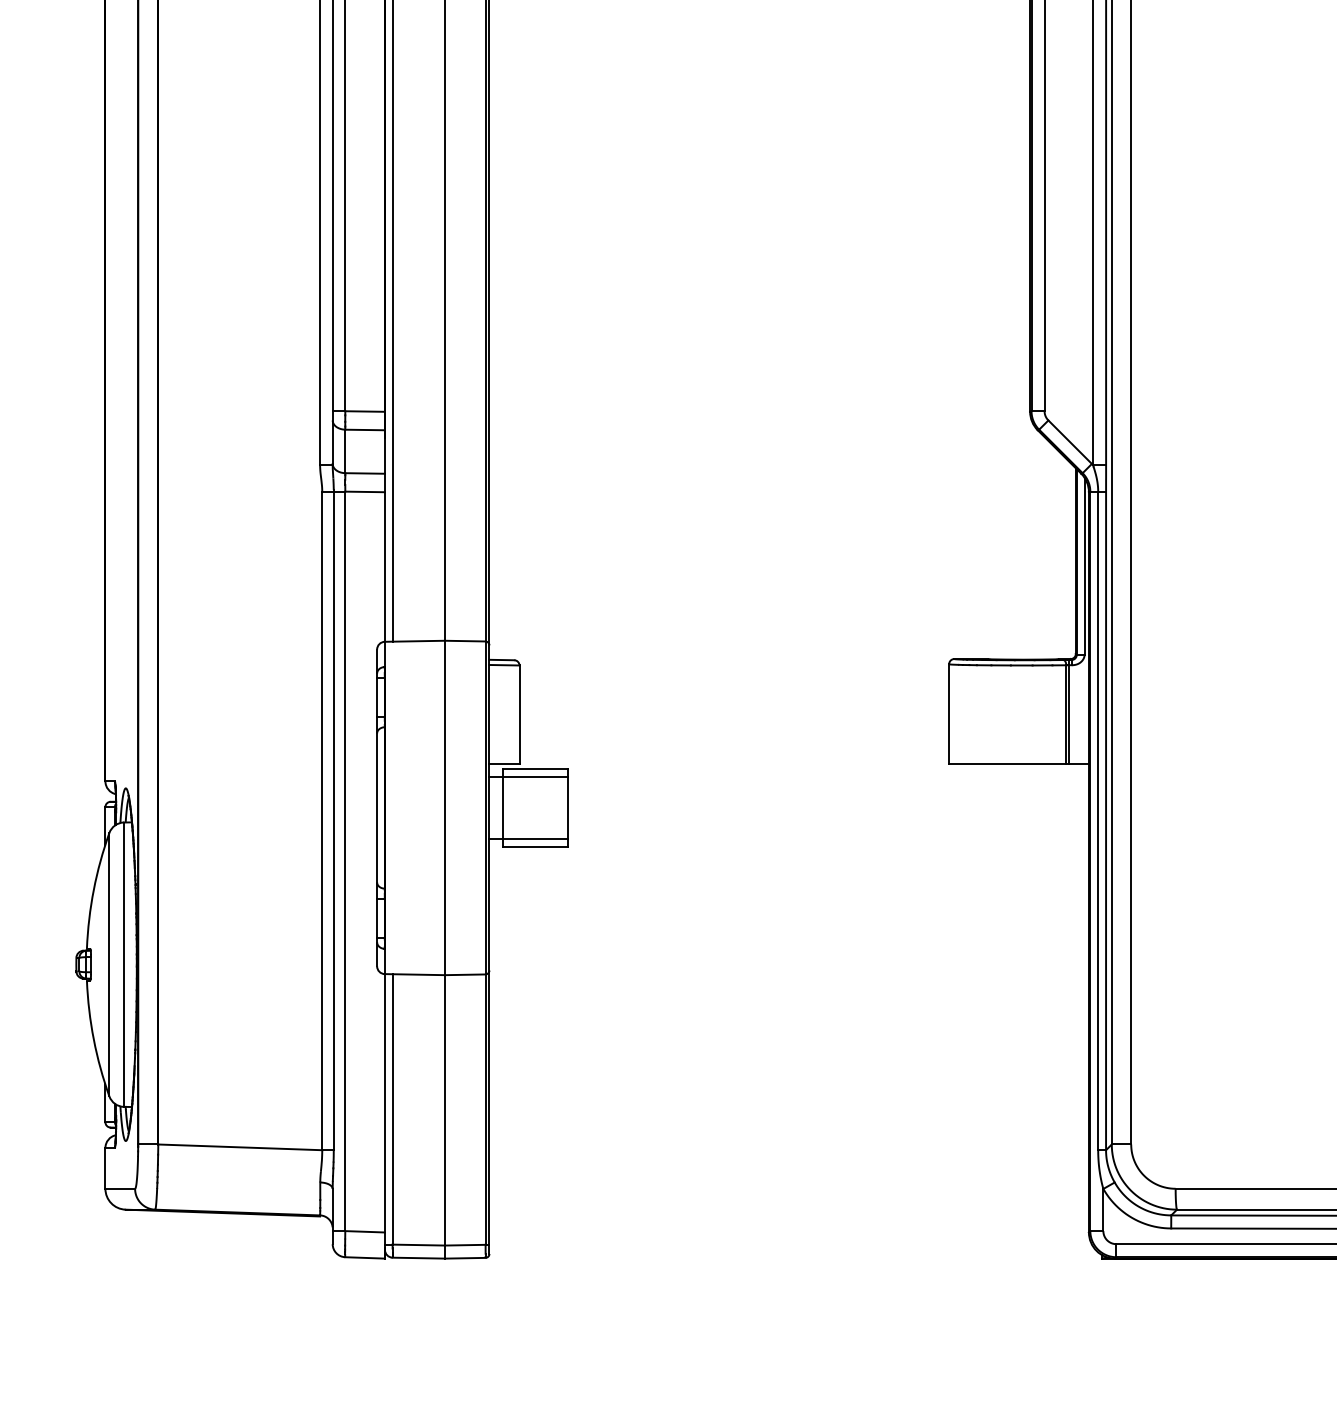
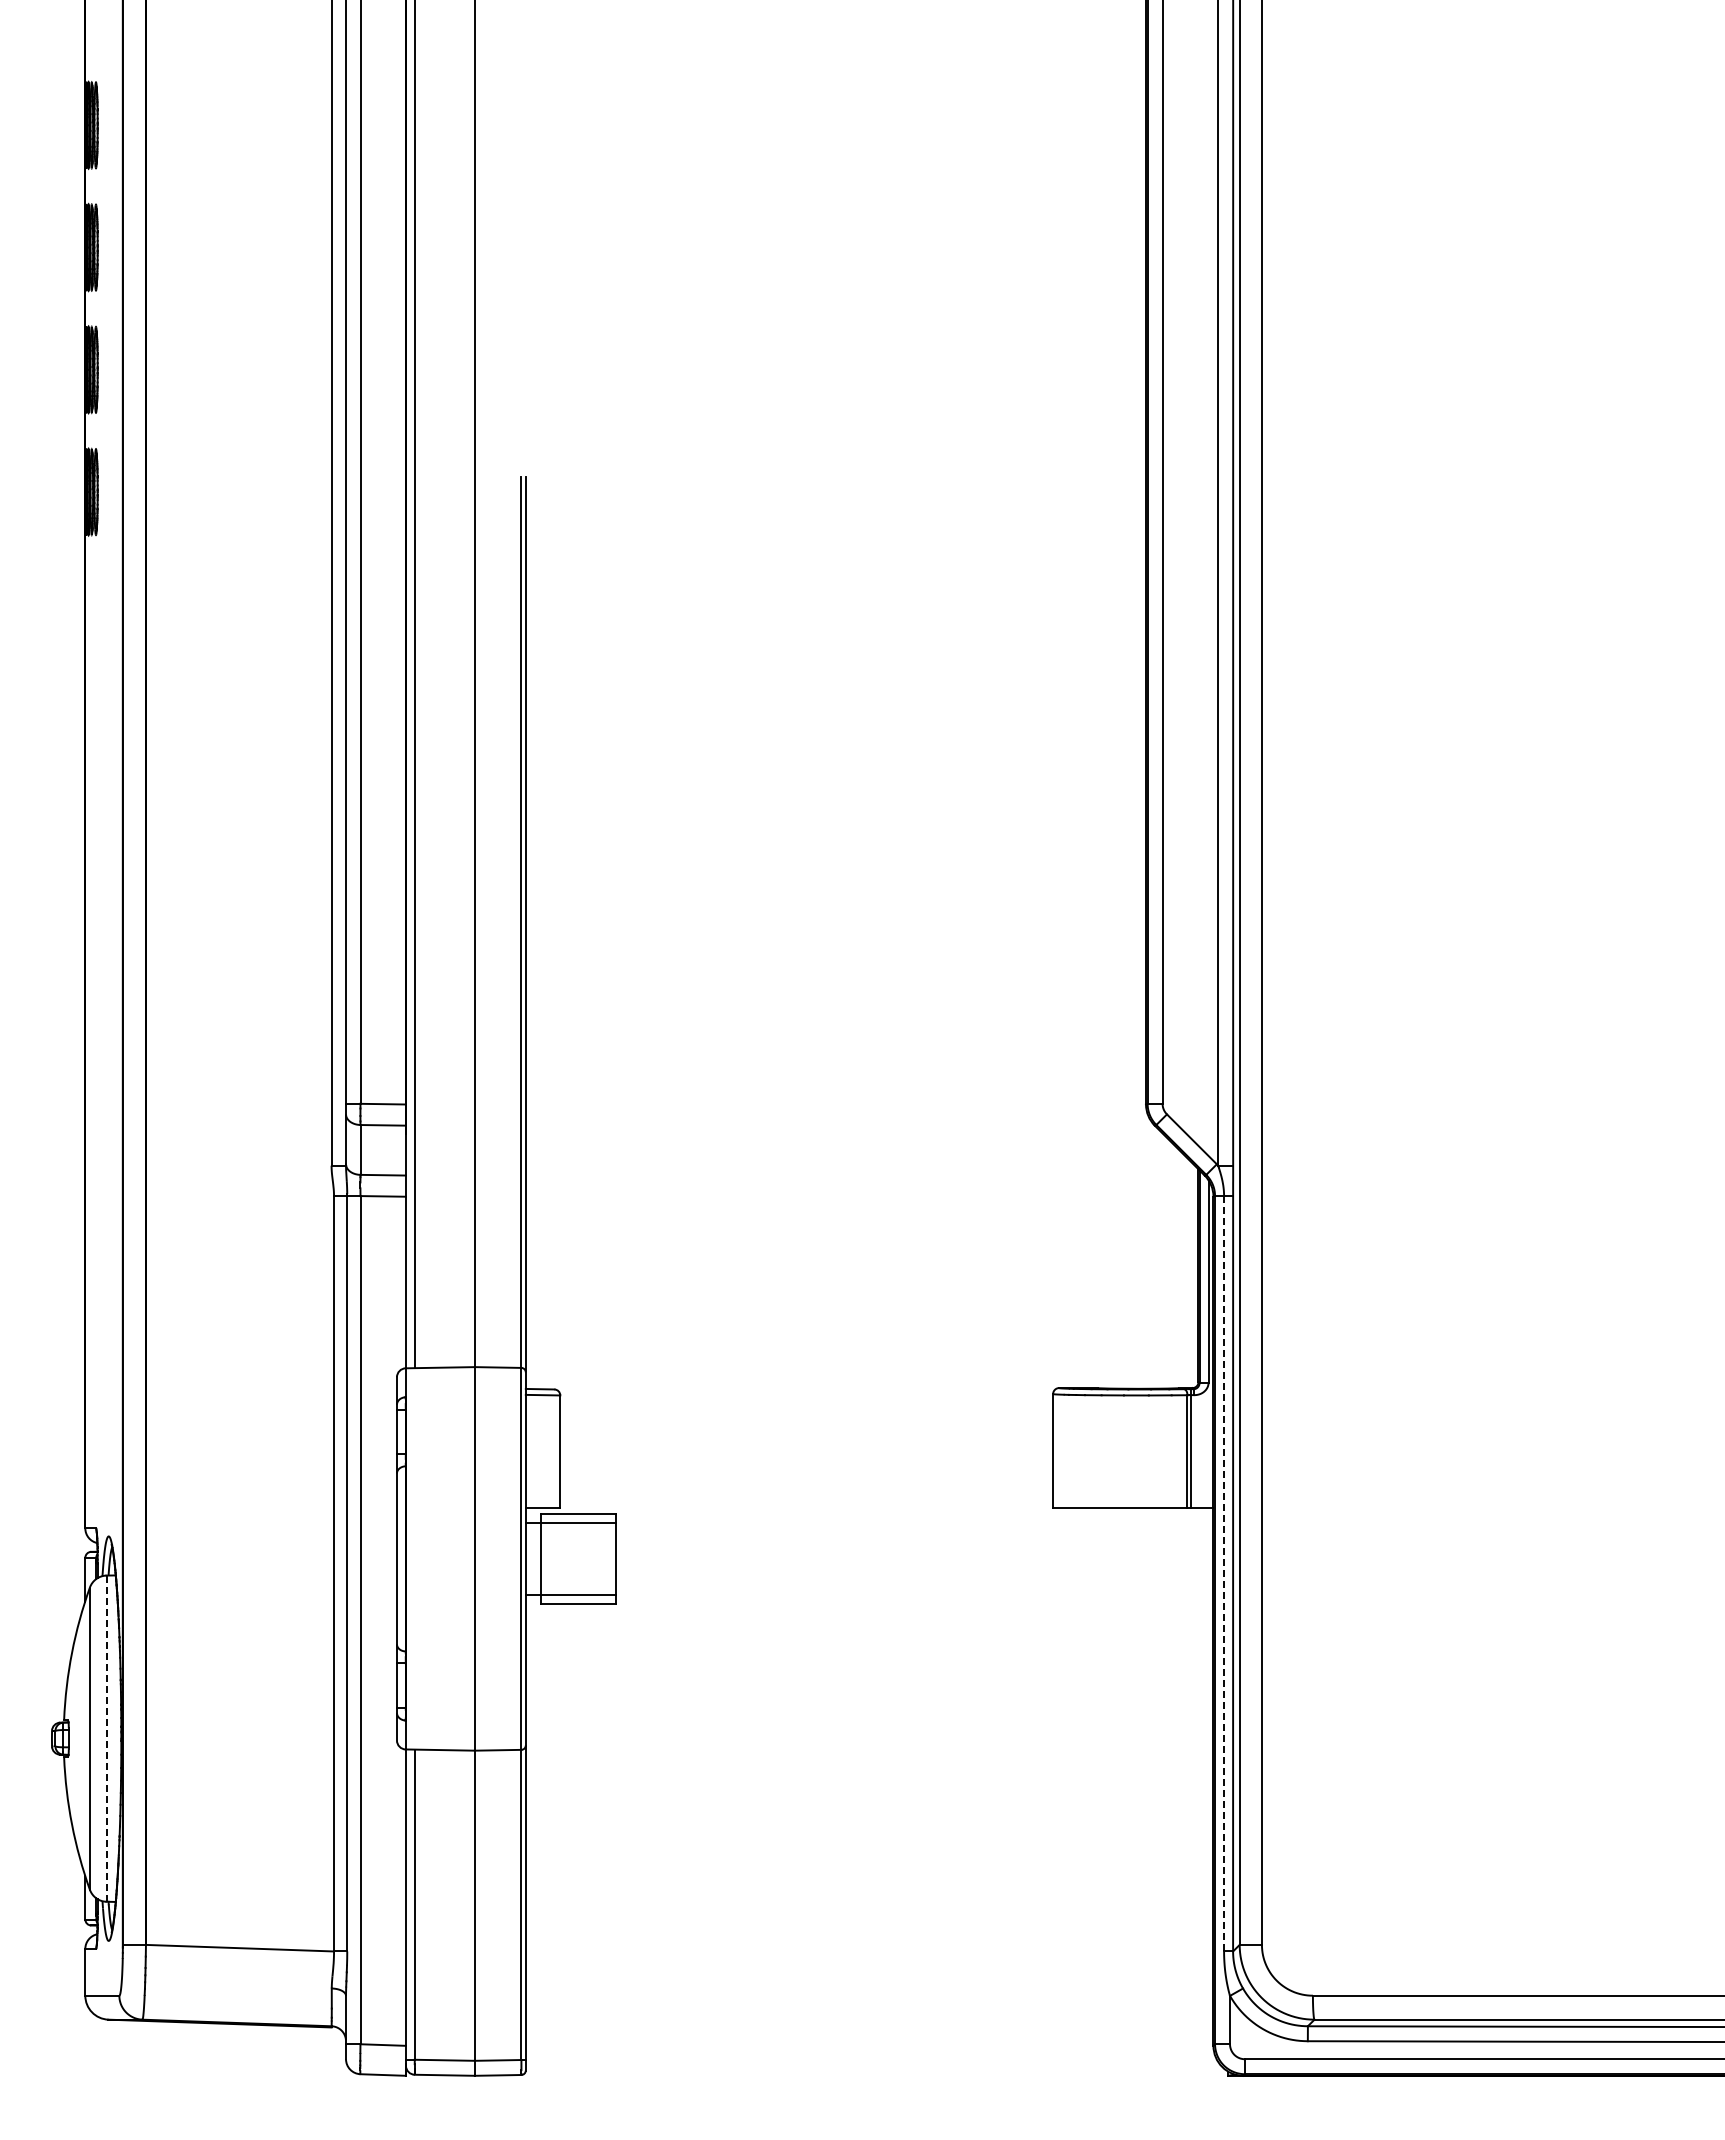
line: (1098, 820) -> (1224, 1573), solid -> dashed
line: (123, 965) -> (106, 1739), solid -> dashed

